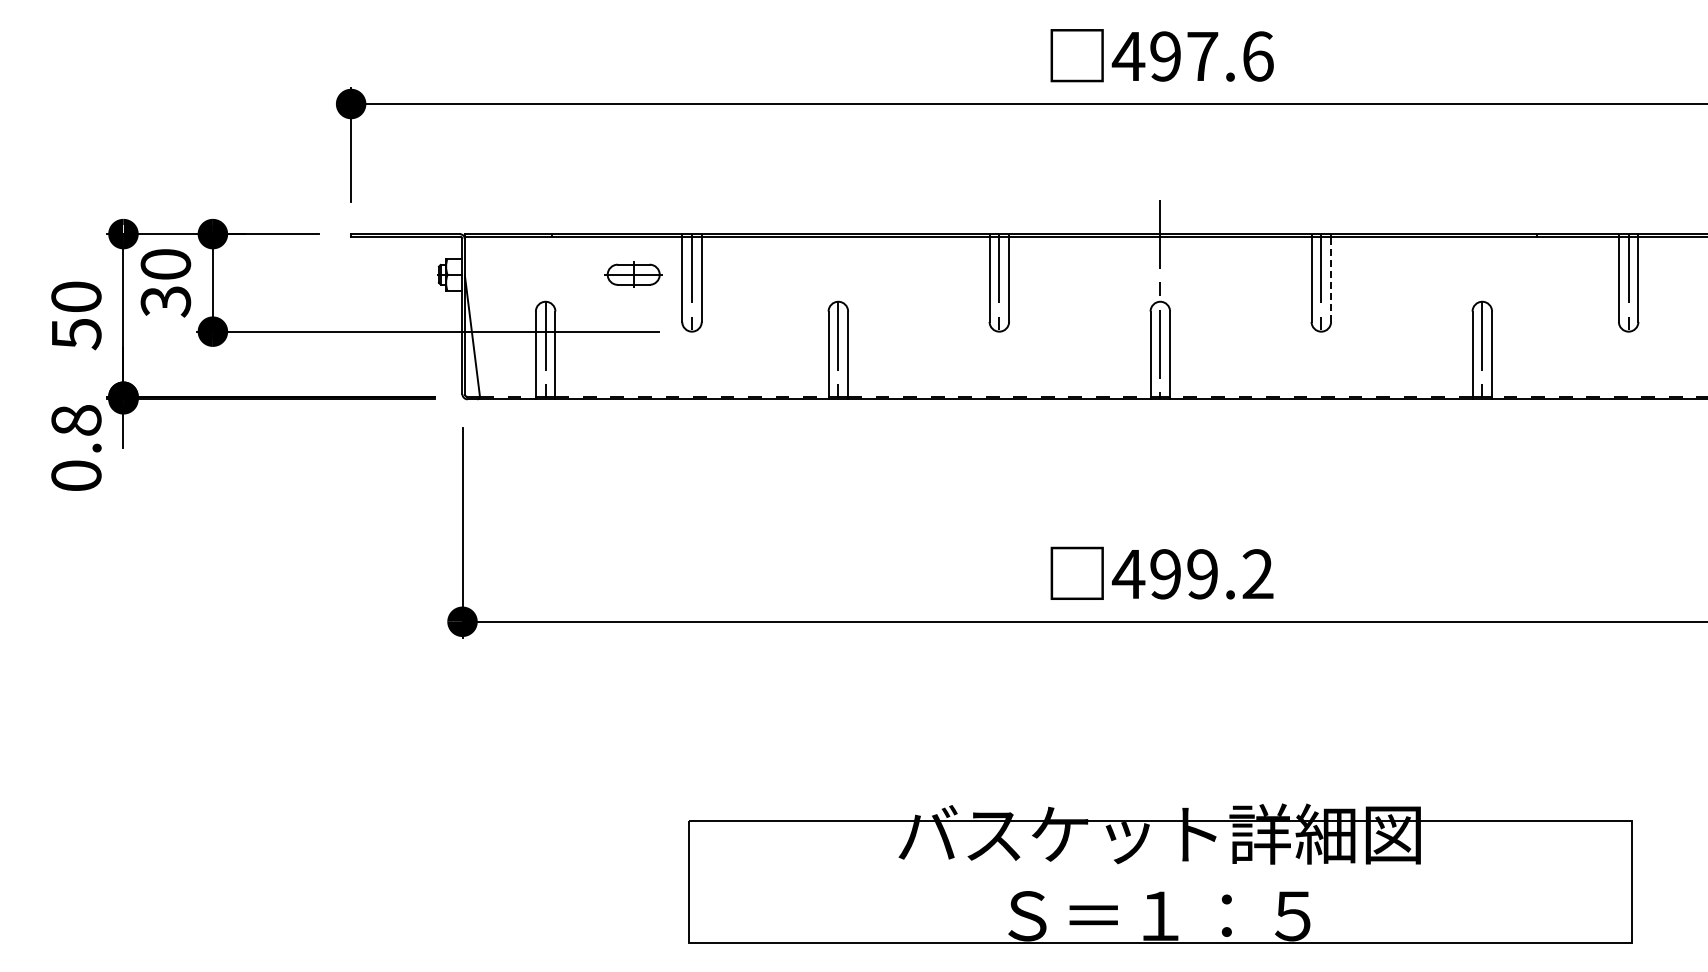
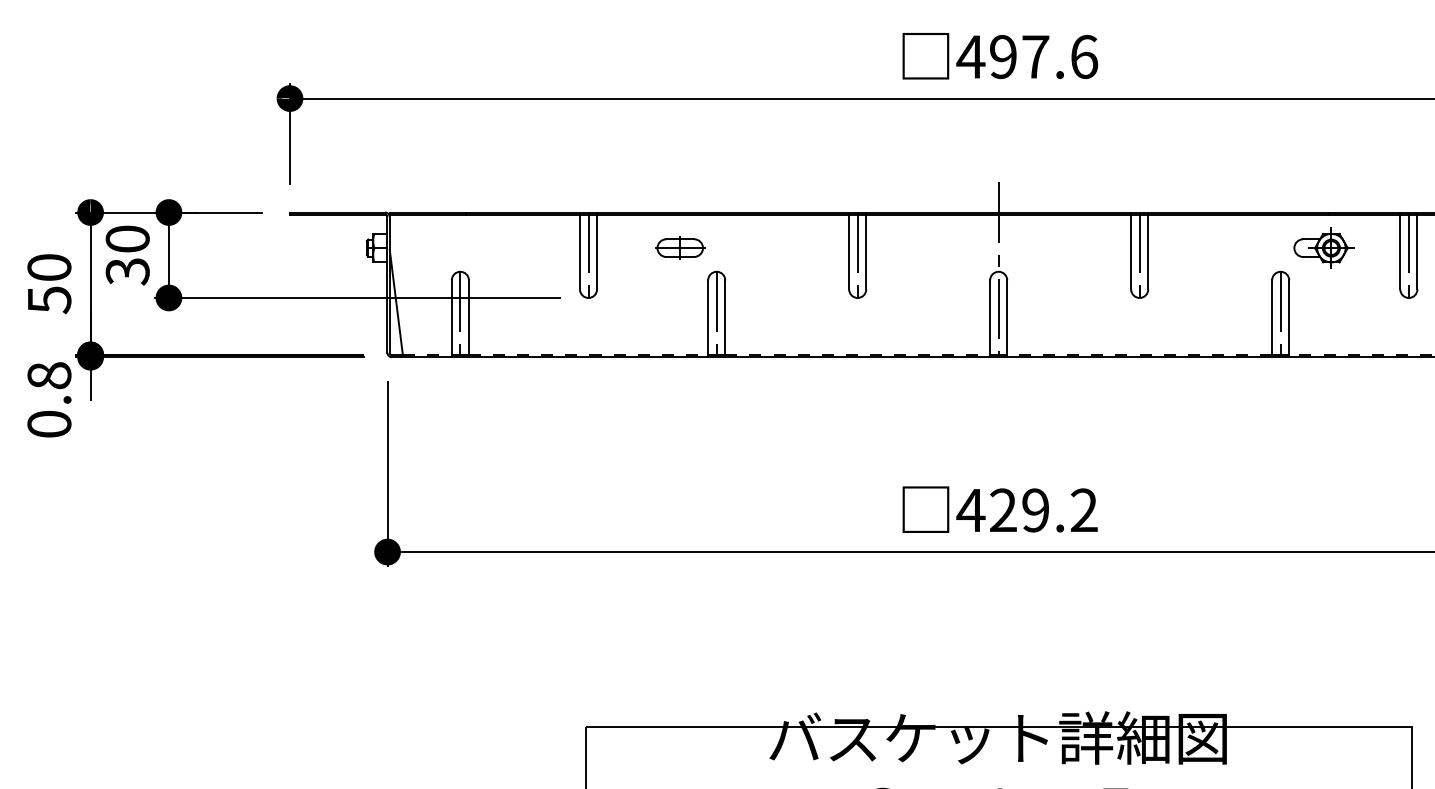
part: (633, 274) -> (680, 247), moved
part: (1531, 274) -> (1323, 247), added
line: (1331, 279) -> (1148, 252), dashed -> solid
text: (1165, 574) -> (1003, 510), 499.2 -> 429.2

